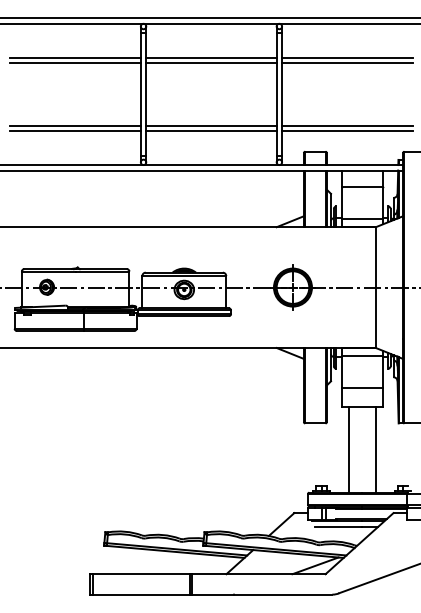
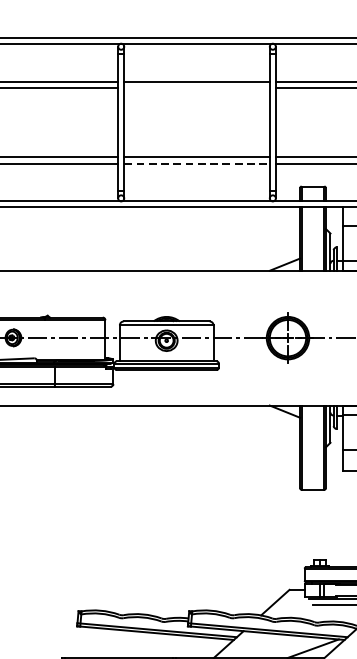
line: (211, 63) -> (197, 88), removed
line: (211, 131) -> (197, 163), solid -> dashed
line: (348, 449) -> (349, 518), removed

